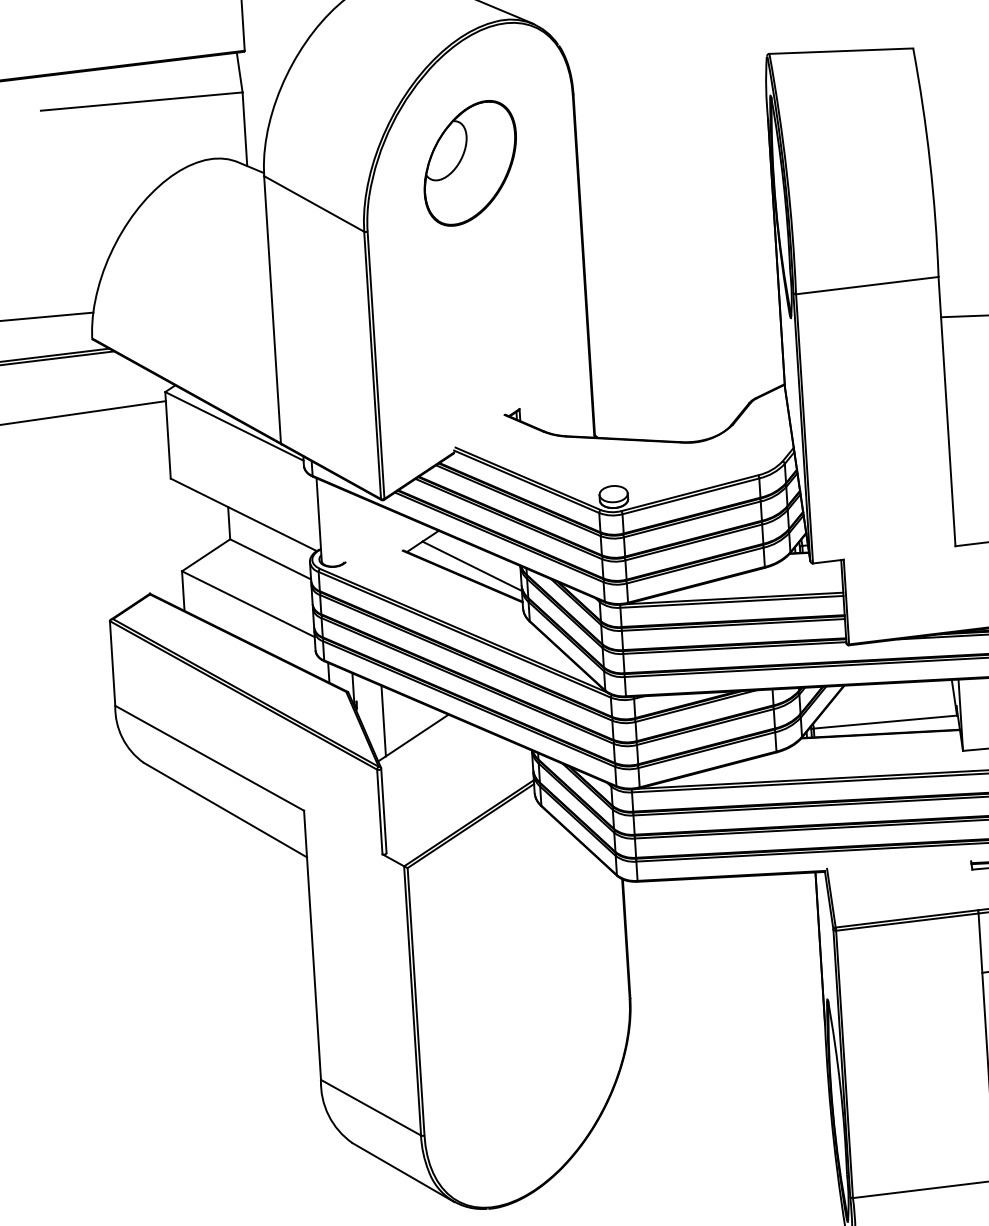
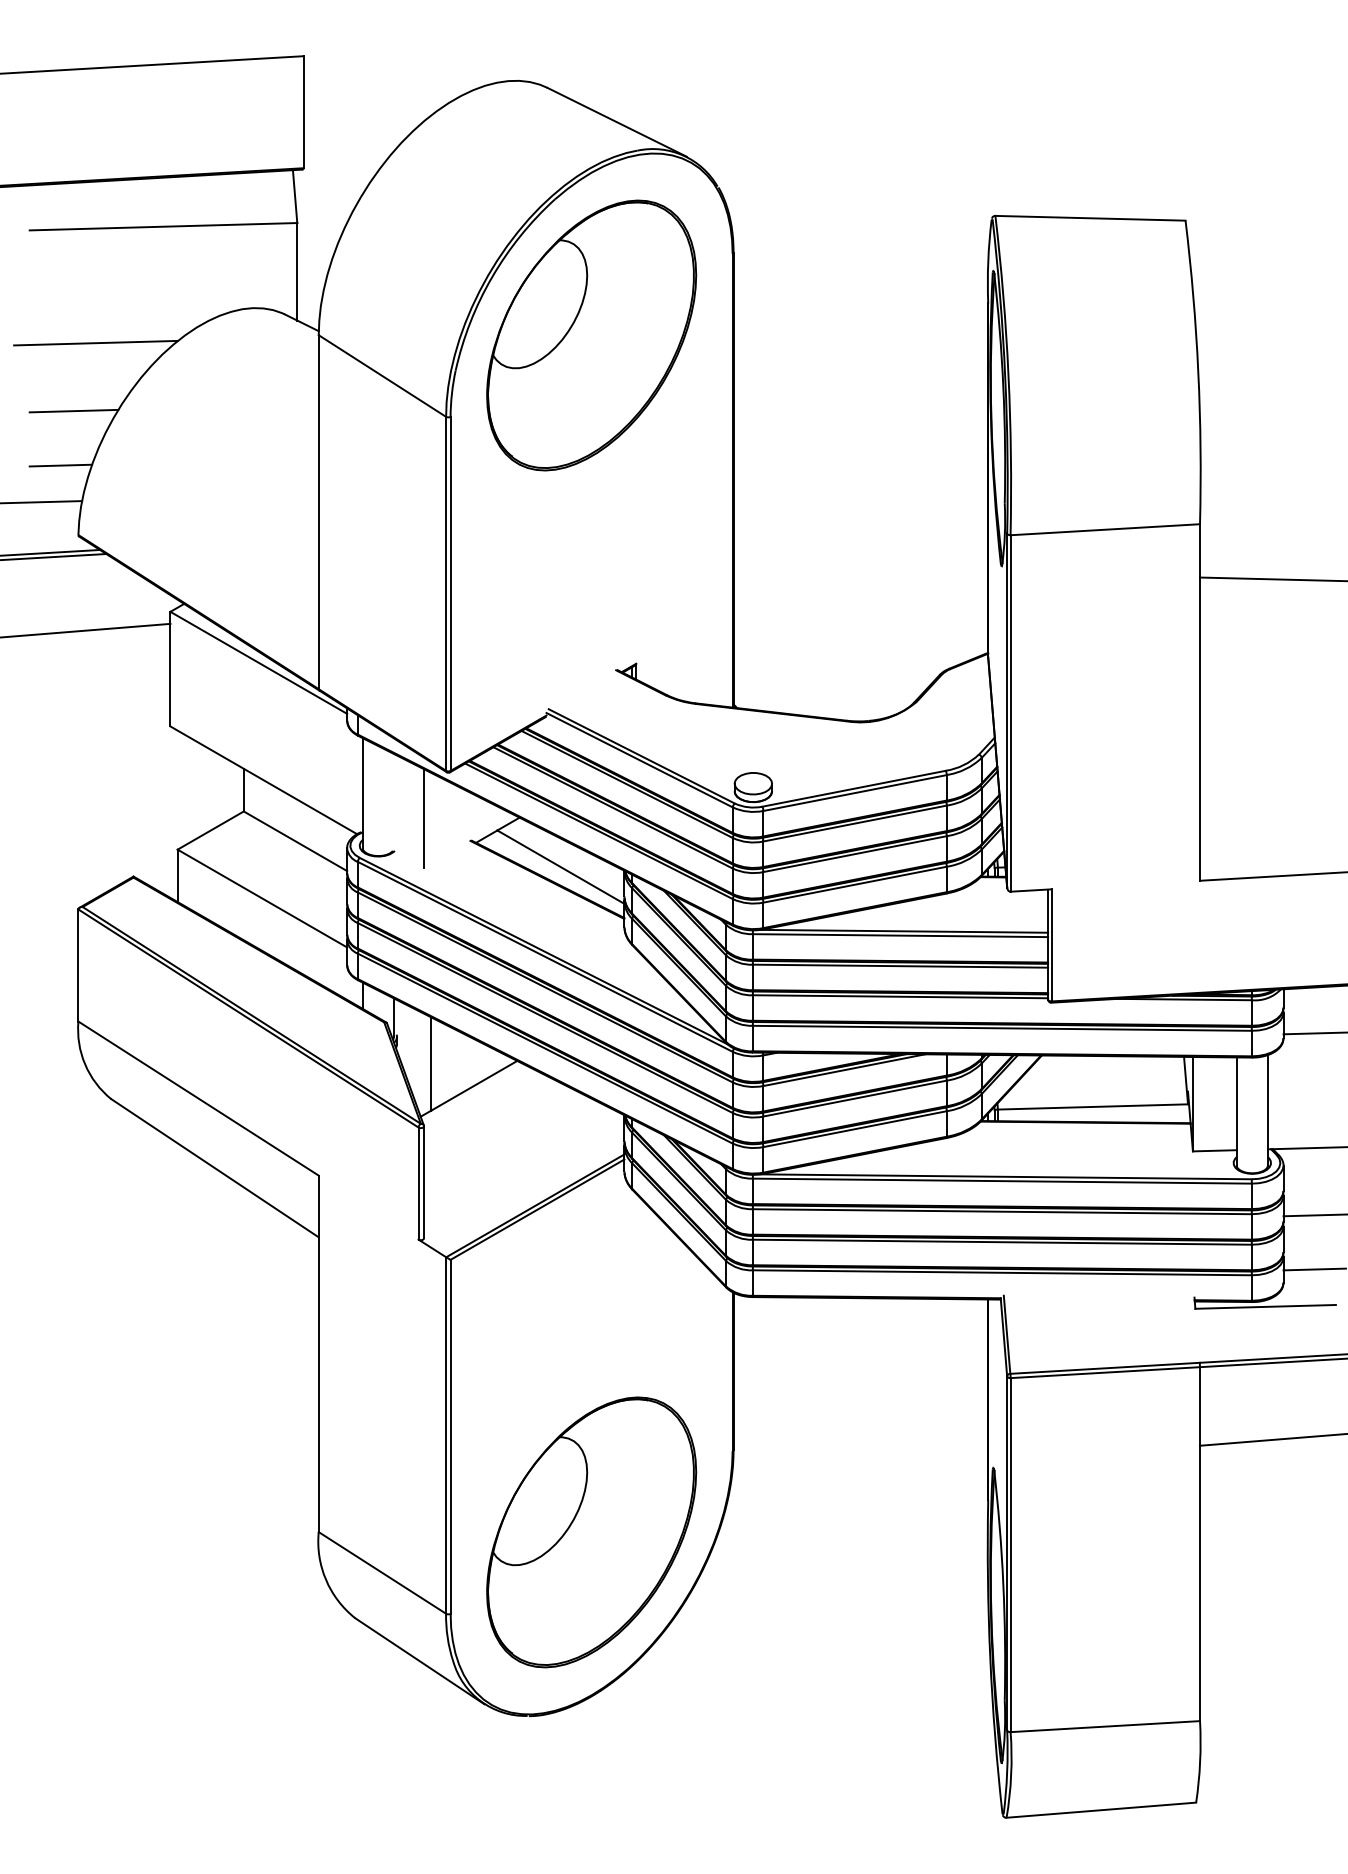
part: (470, 163) -> (591, 335), size x1.67
line: (95, 192) -> (95, 342), added
line: (82, 244) -> (73, 410), added
line: (75, 286) -> (60, 465), added
line: (366, 536) -> (424, 818), added
part: (526, 1067) -> (591, 1532), added

